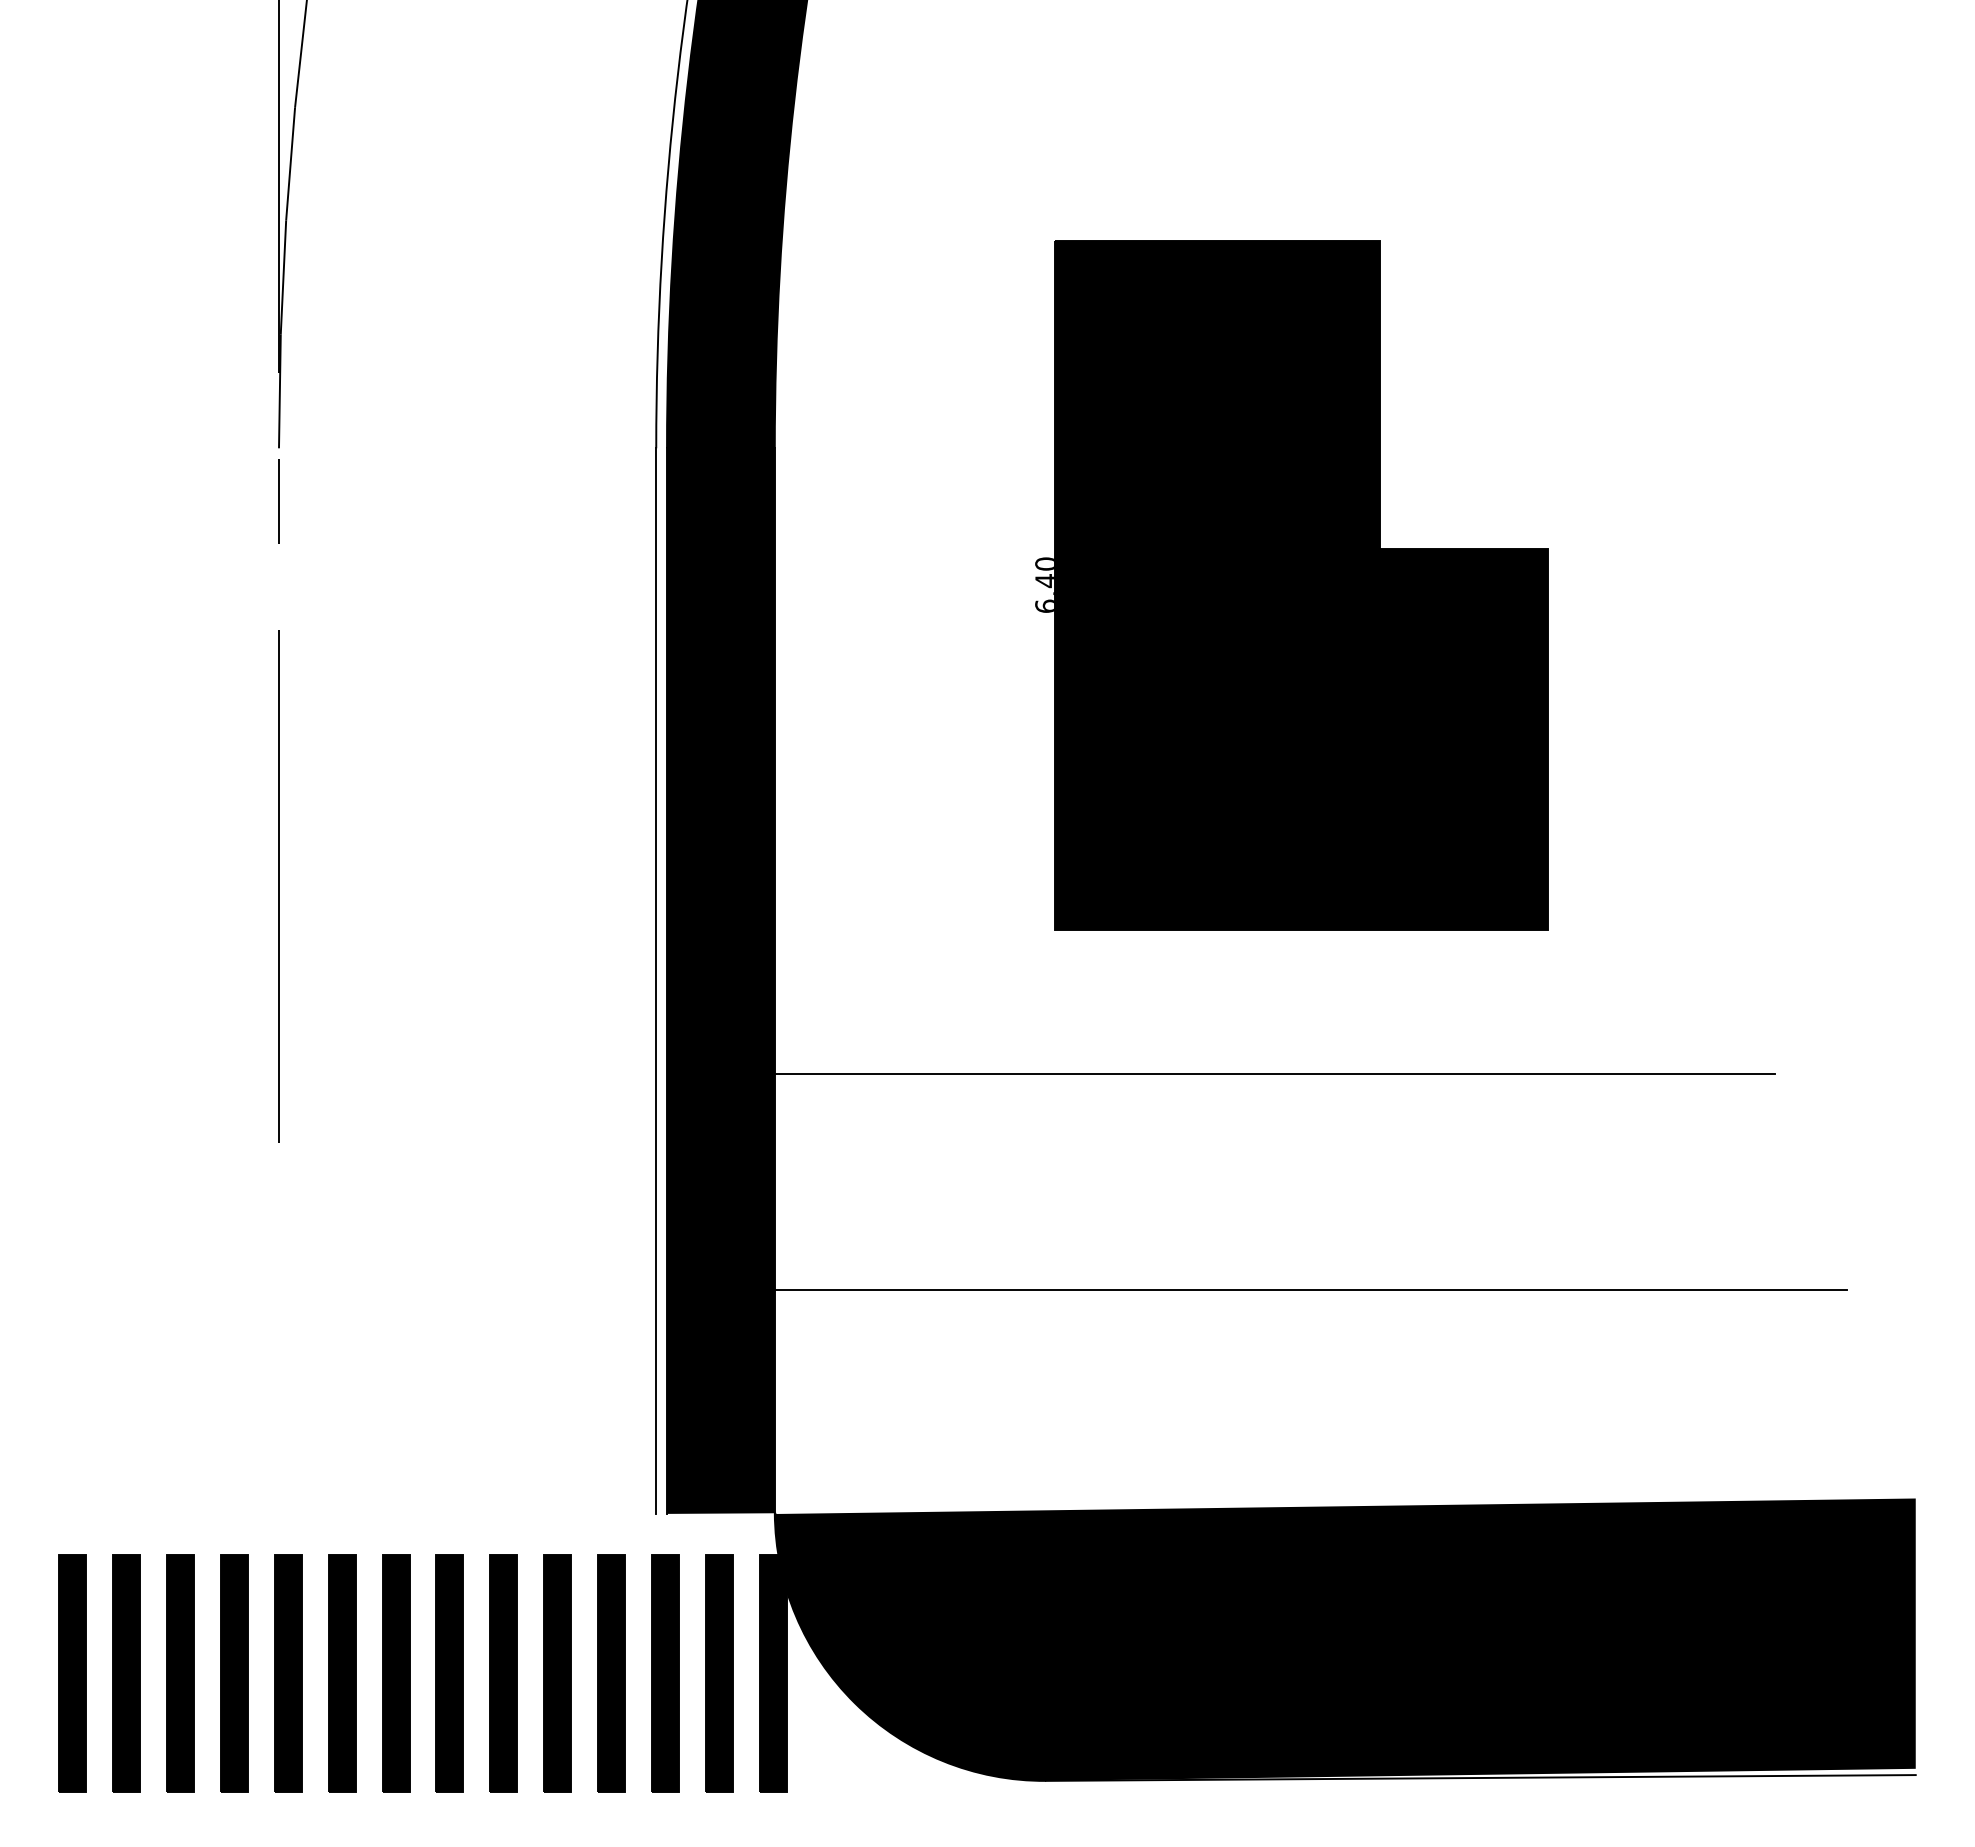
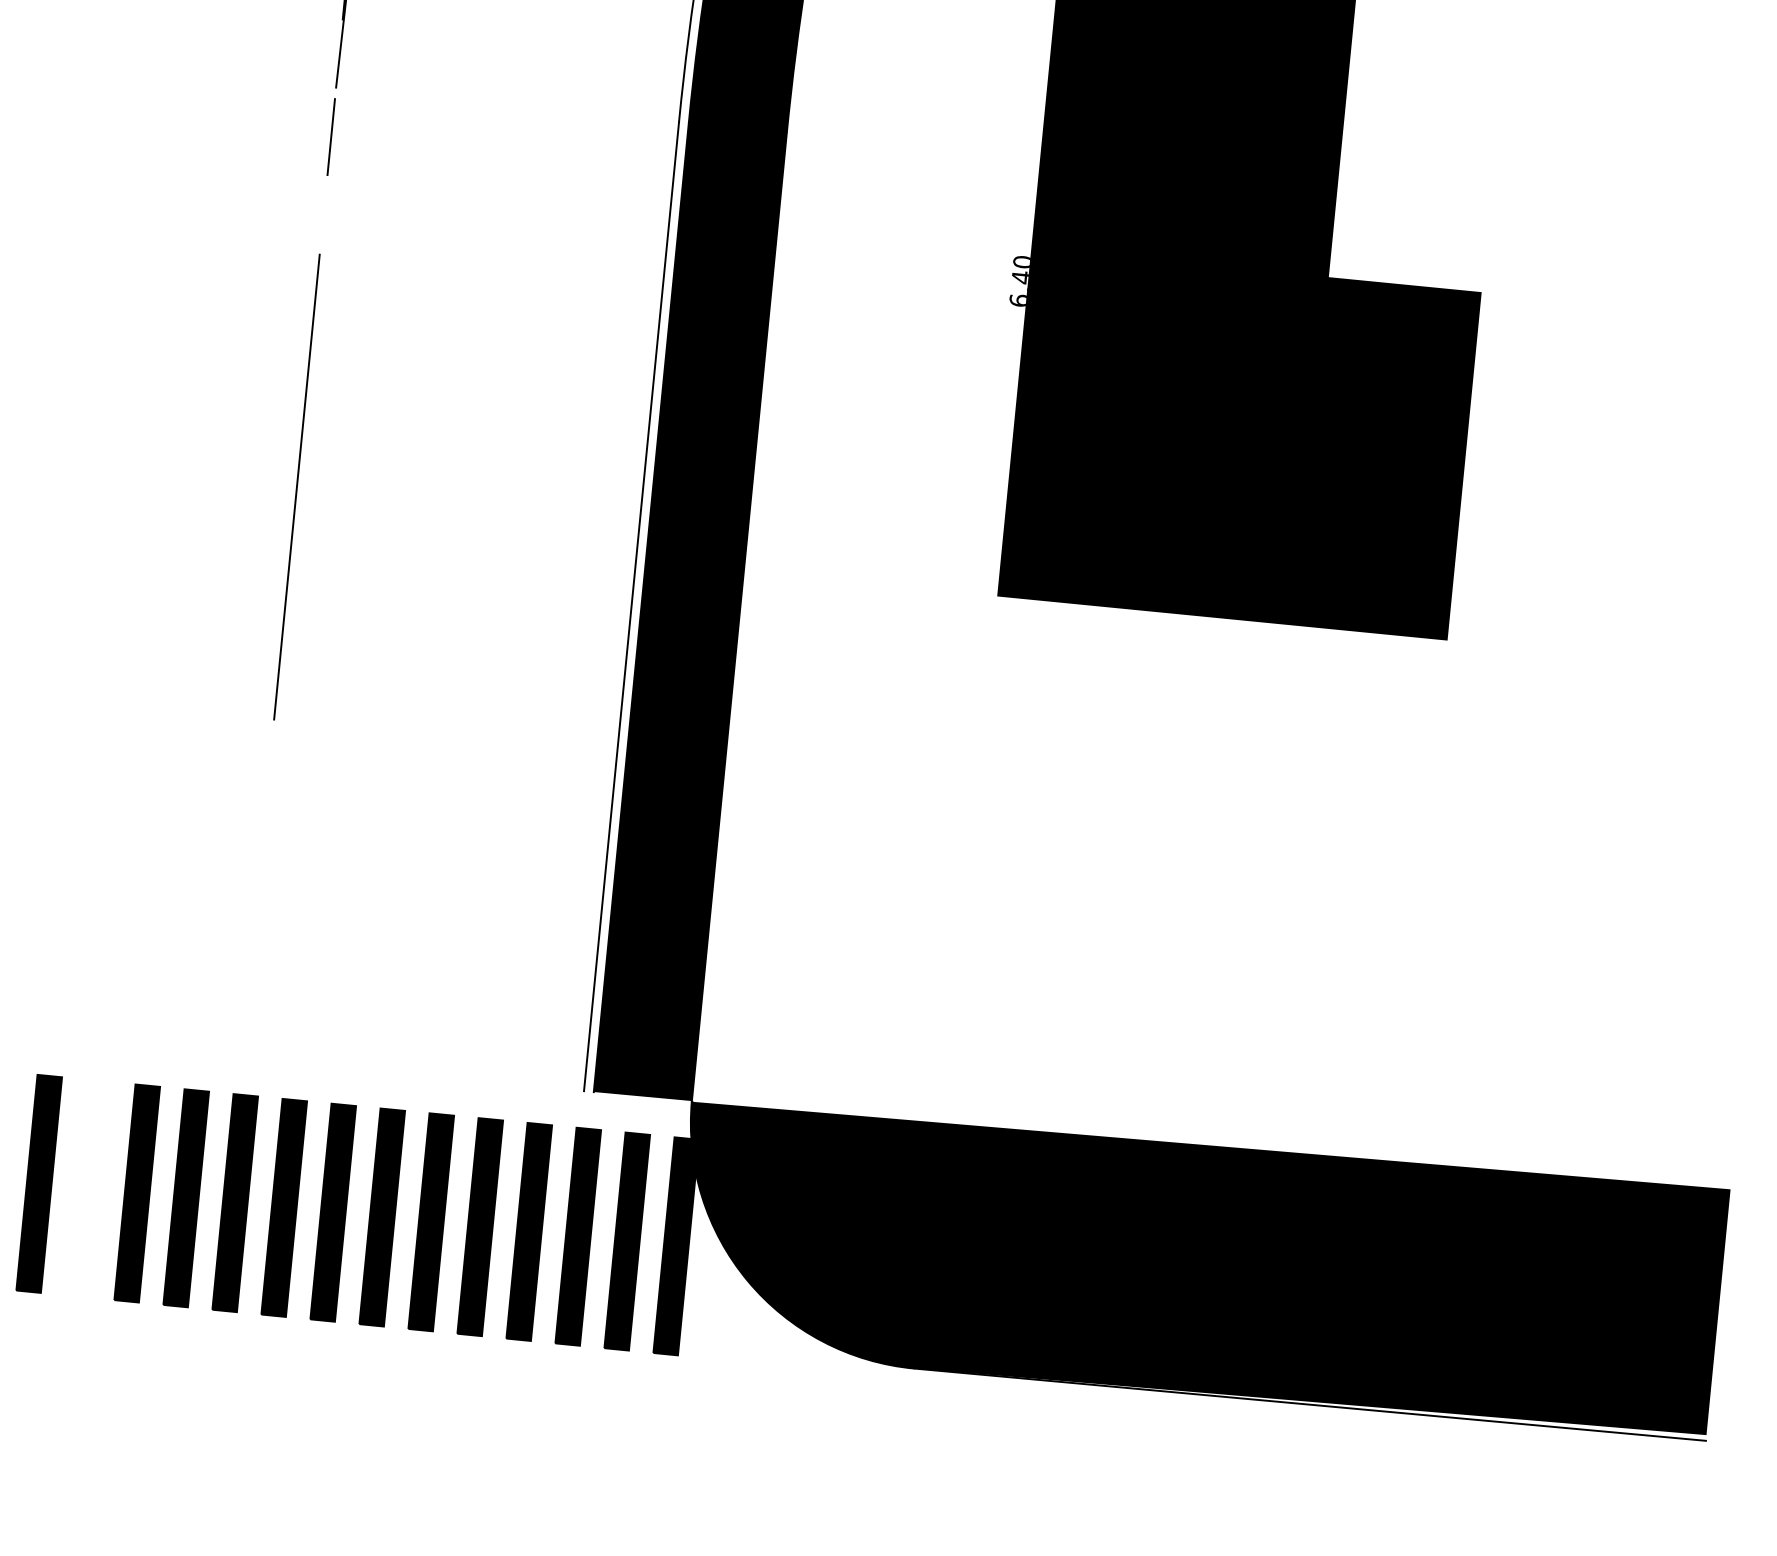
line: (1274, 1074) -> (1185, 746), removed
line: (1310, 1290) -> (1198, 946), removed
part: (126, 1673) -> (88, 1188), removed

